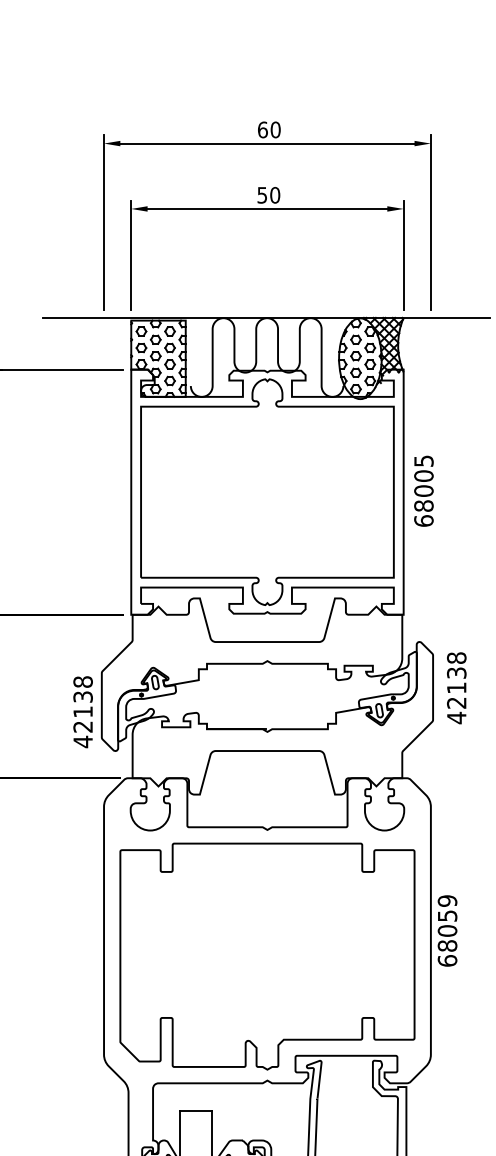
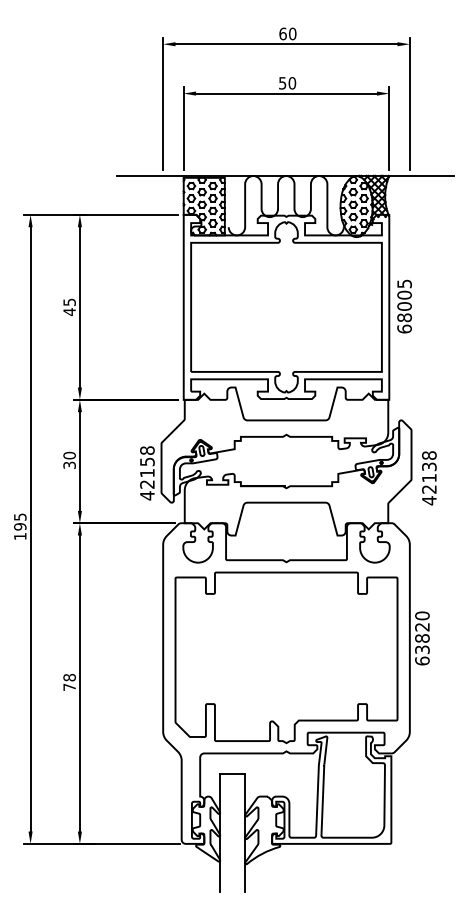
text: (456, 688) -> (429, 478), moved
text: (81, 696) -> (146, 461), 42138 -> 42158
text: (447, 923) -> (422, 632), 68059 -> 63820

